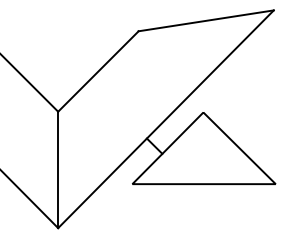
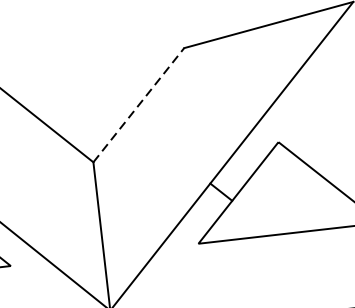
line: (98, 71) -> (138, 105), solid -> dashed

